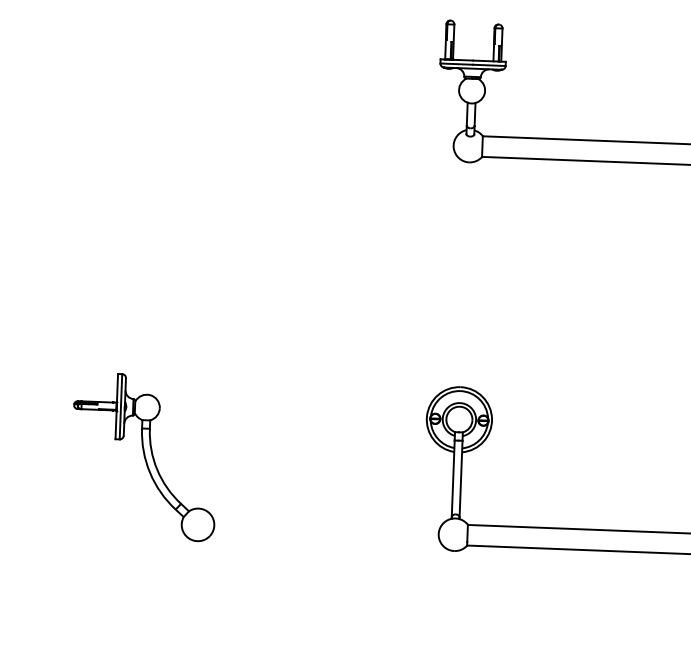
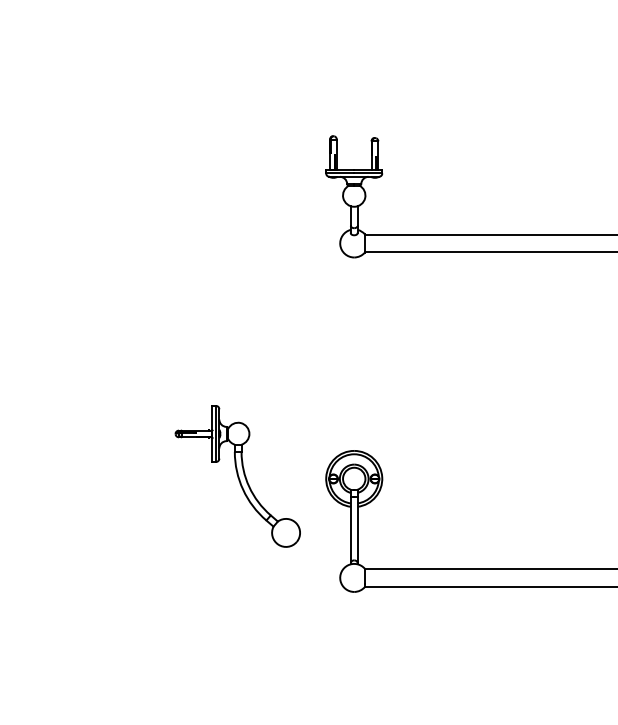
part: (144, 457) -> (237, 476), moved

